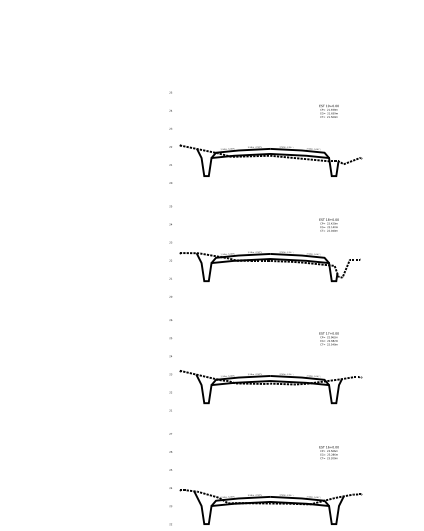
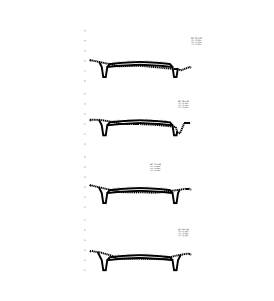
text: (329, 110) -> (196, 40), moved
text: (329, 223) -> (183, 103), moved
text: (329, 337) -> (155, 166), moved
text: (329, 452) -> (183, 232), moved

